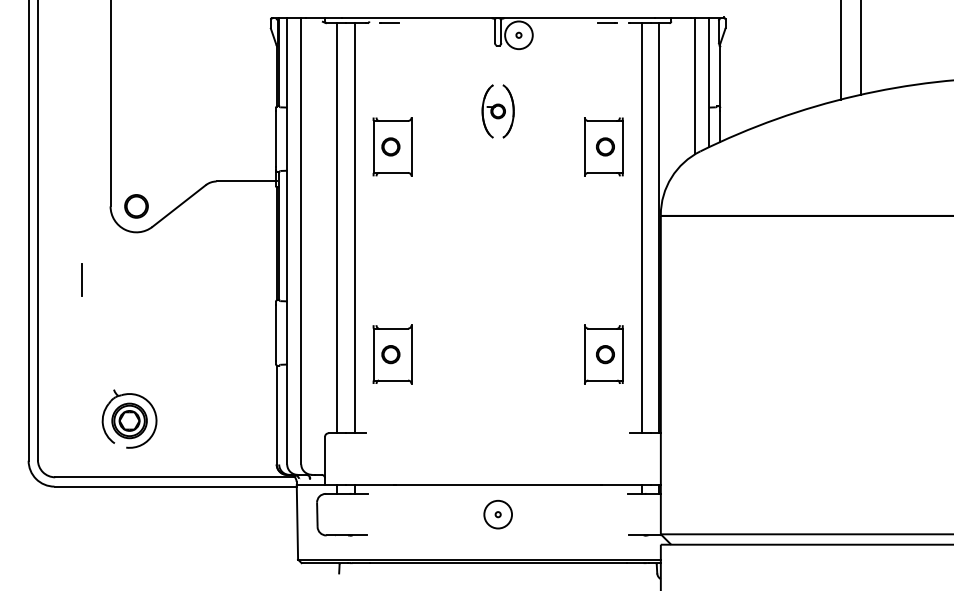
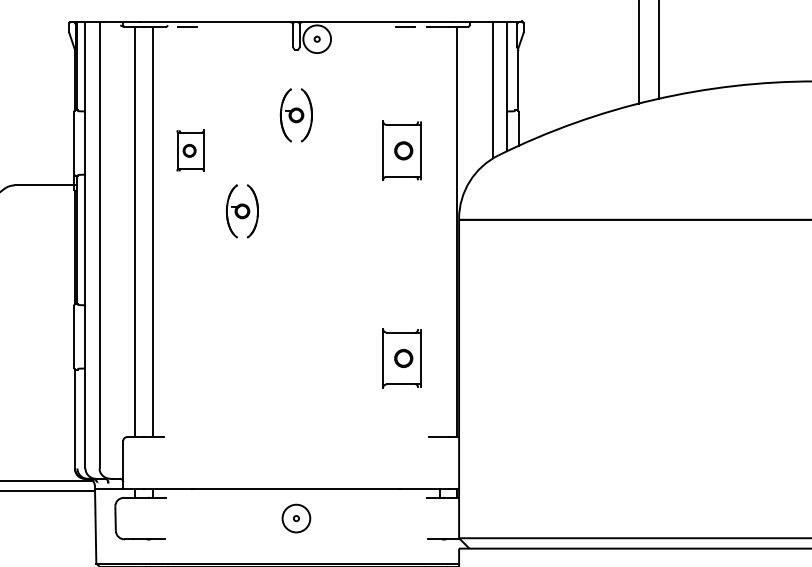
part: (392, 146) -> (190, 150), size x0.7
part: (443, 207) -> (241, 211), added
line: (641, 228) -> (439, 232), removed
part: (392, 354) -> (190, 358), removed

